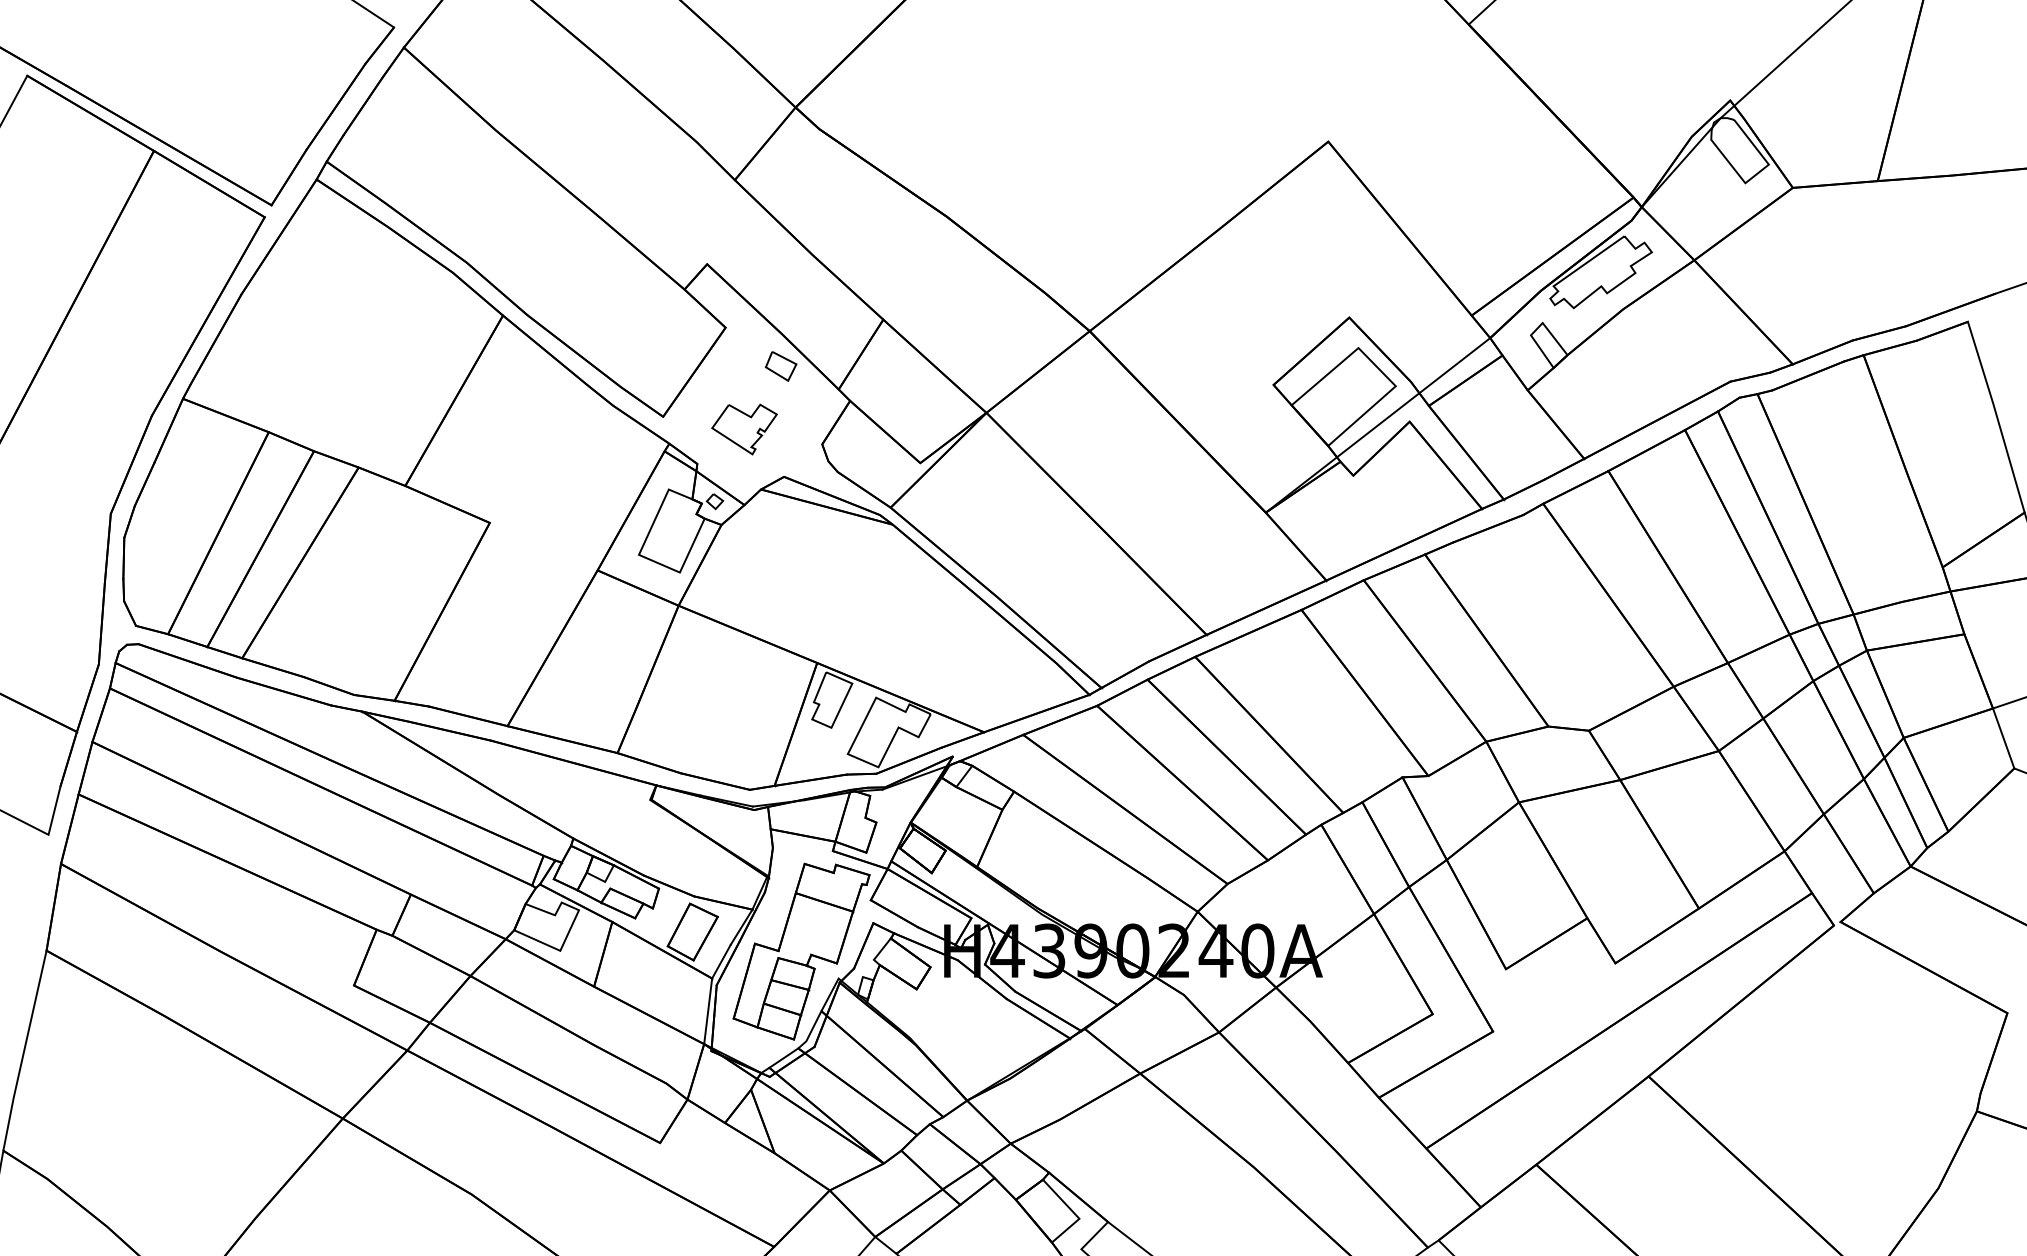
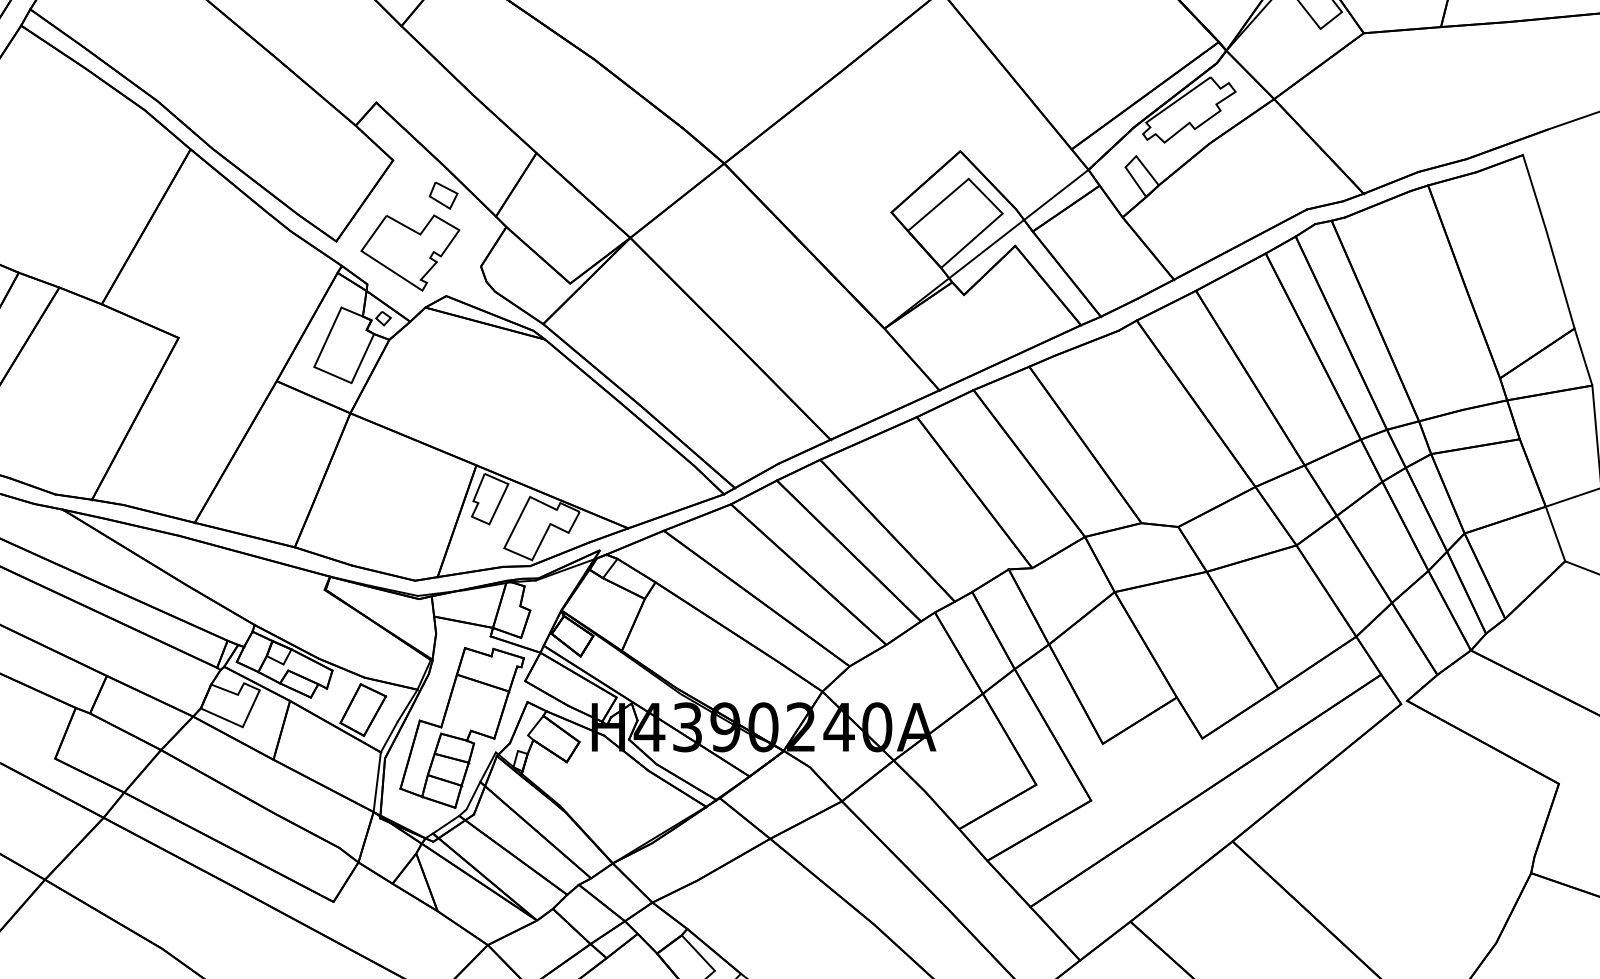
part: (744, 429) -> (410, 253), size x1.67

